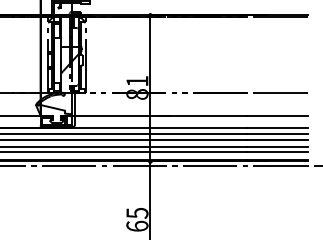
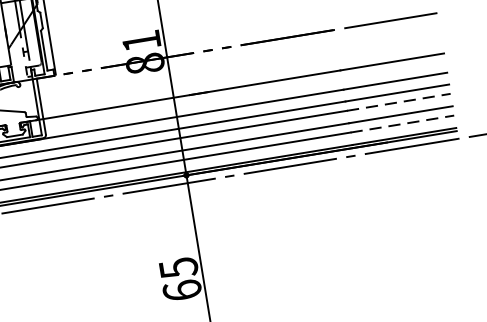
line: (278, 139) -> (400, 101), solid -> dashed
line: (278, 152) -> (404, 123), solid -> dashed

